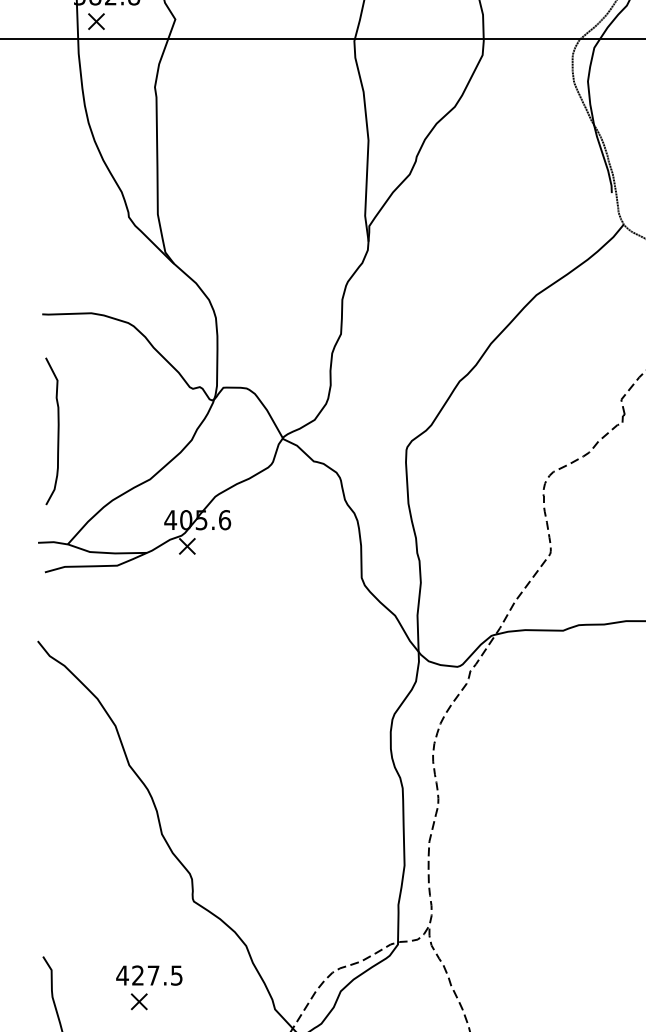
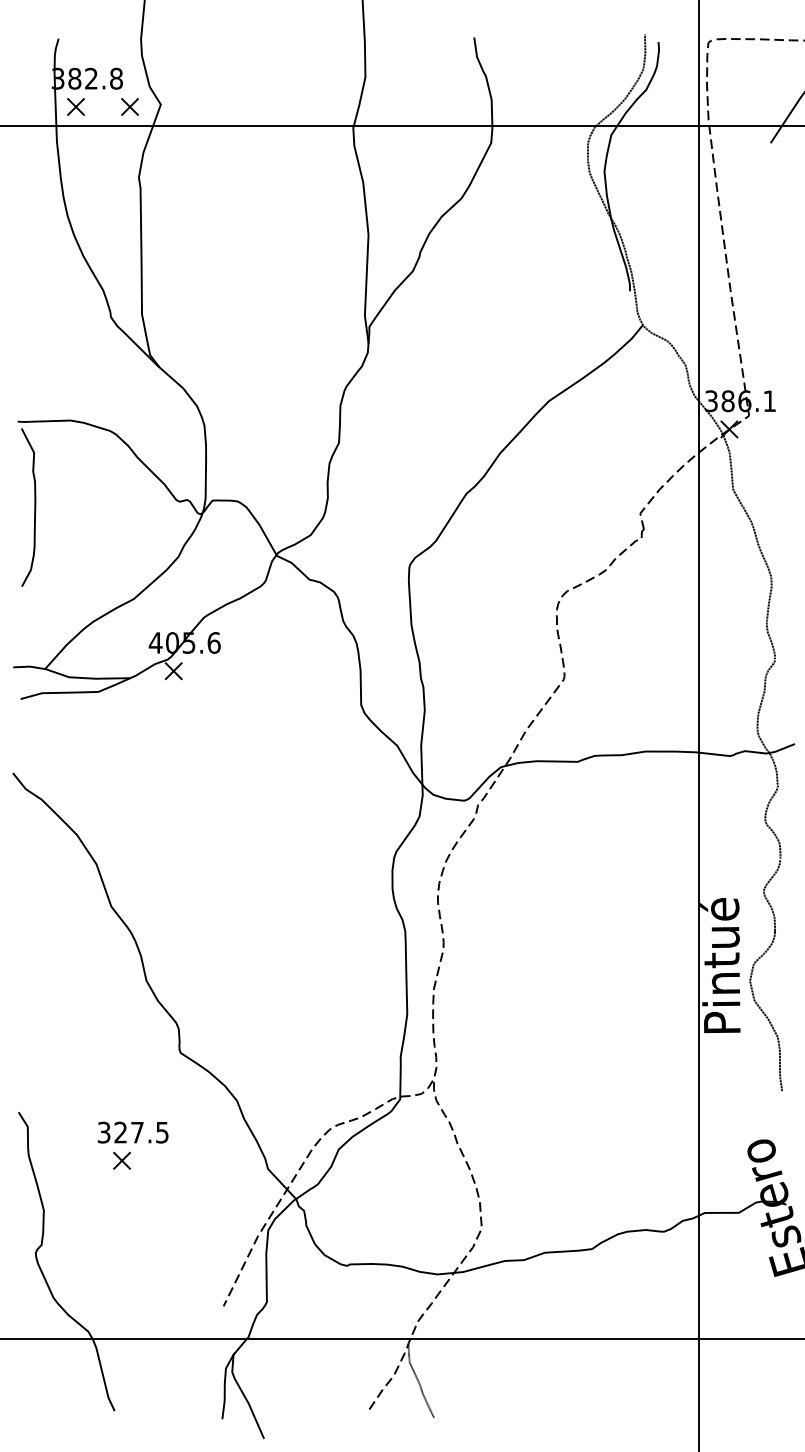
part: (146, 21) -> (129, 106), added
curve: (57, 431) -> (34, 507), moved
text: (122, 975) -> (103, 1132), 427.5 -> 327.5

